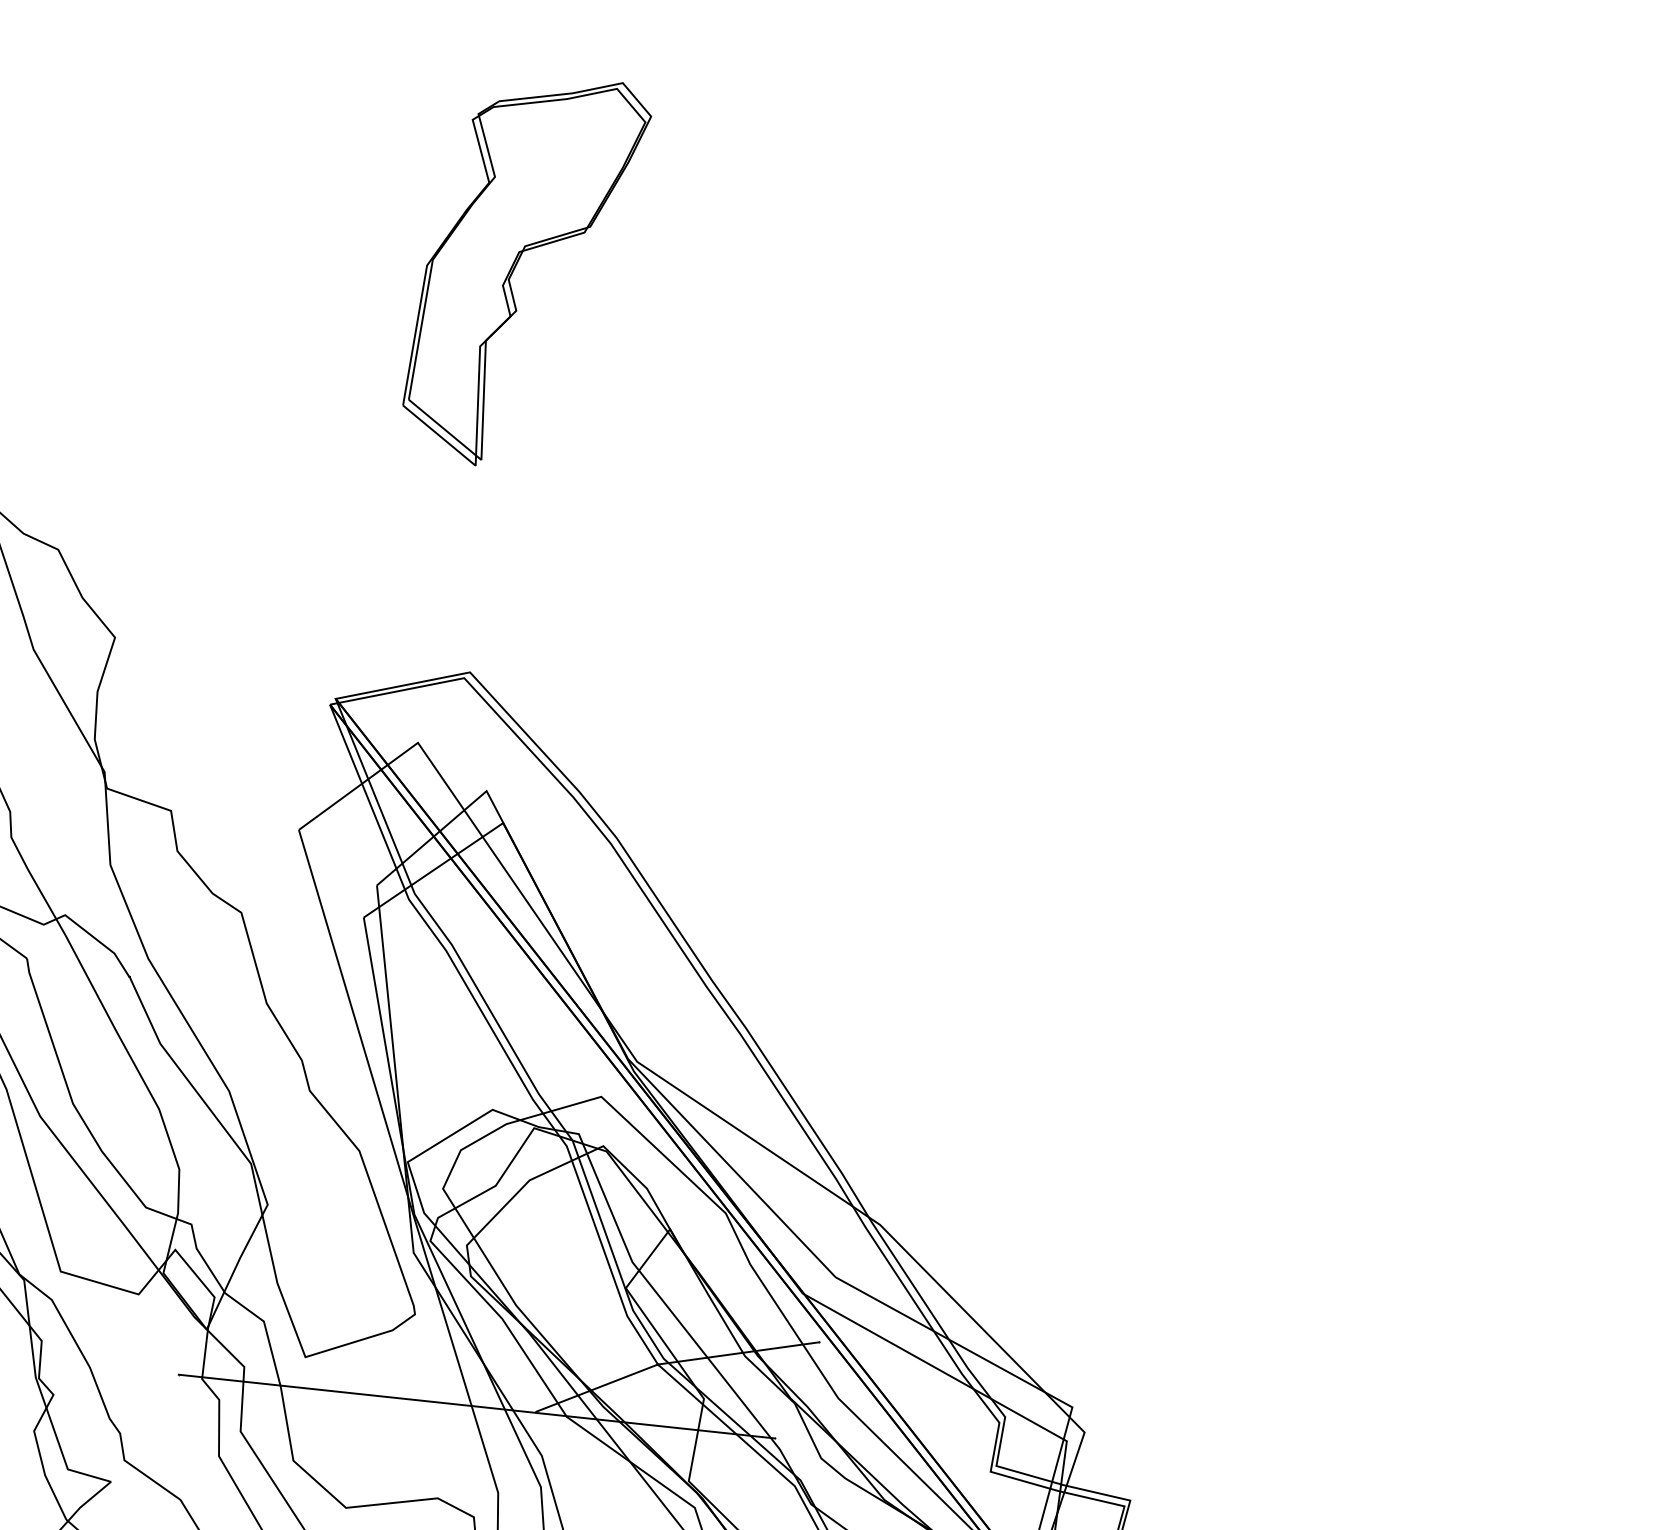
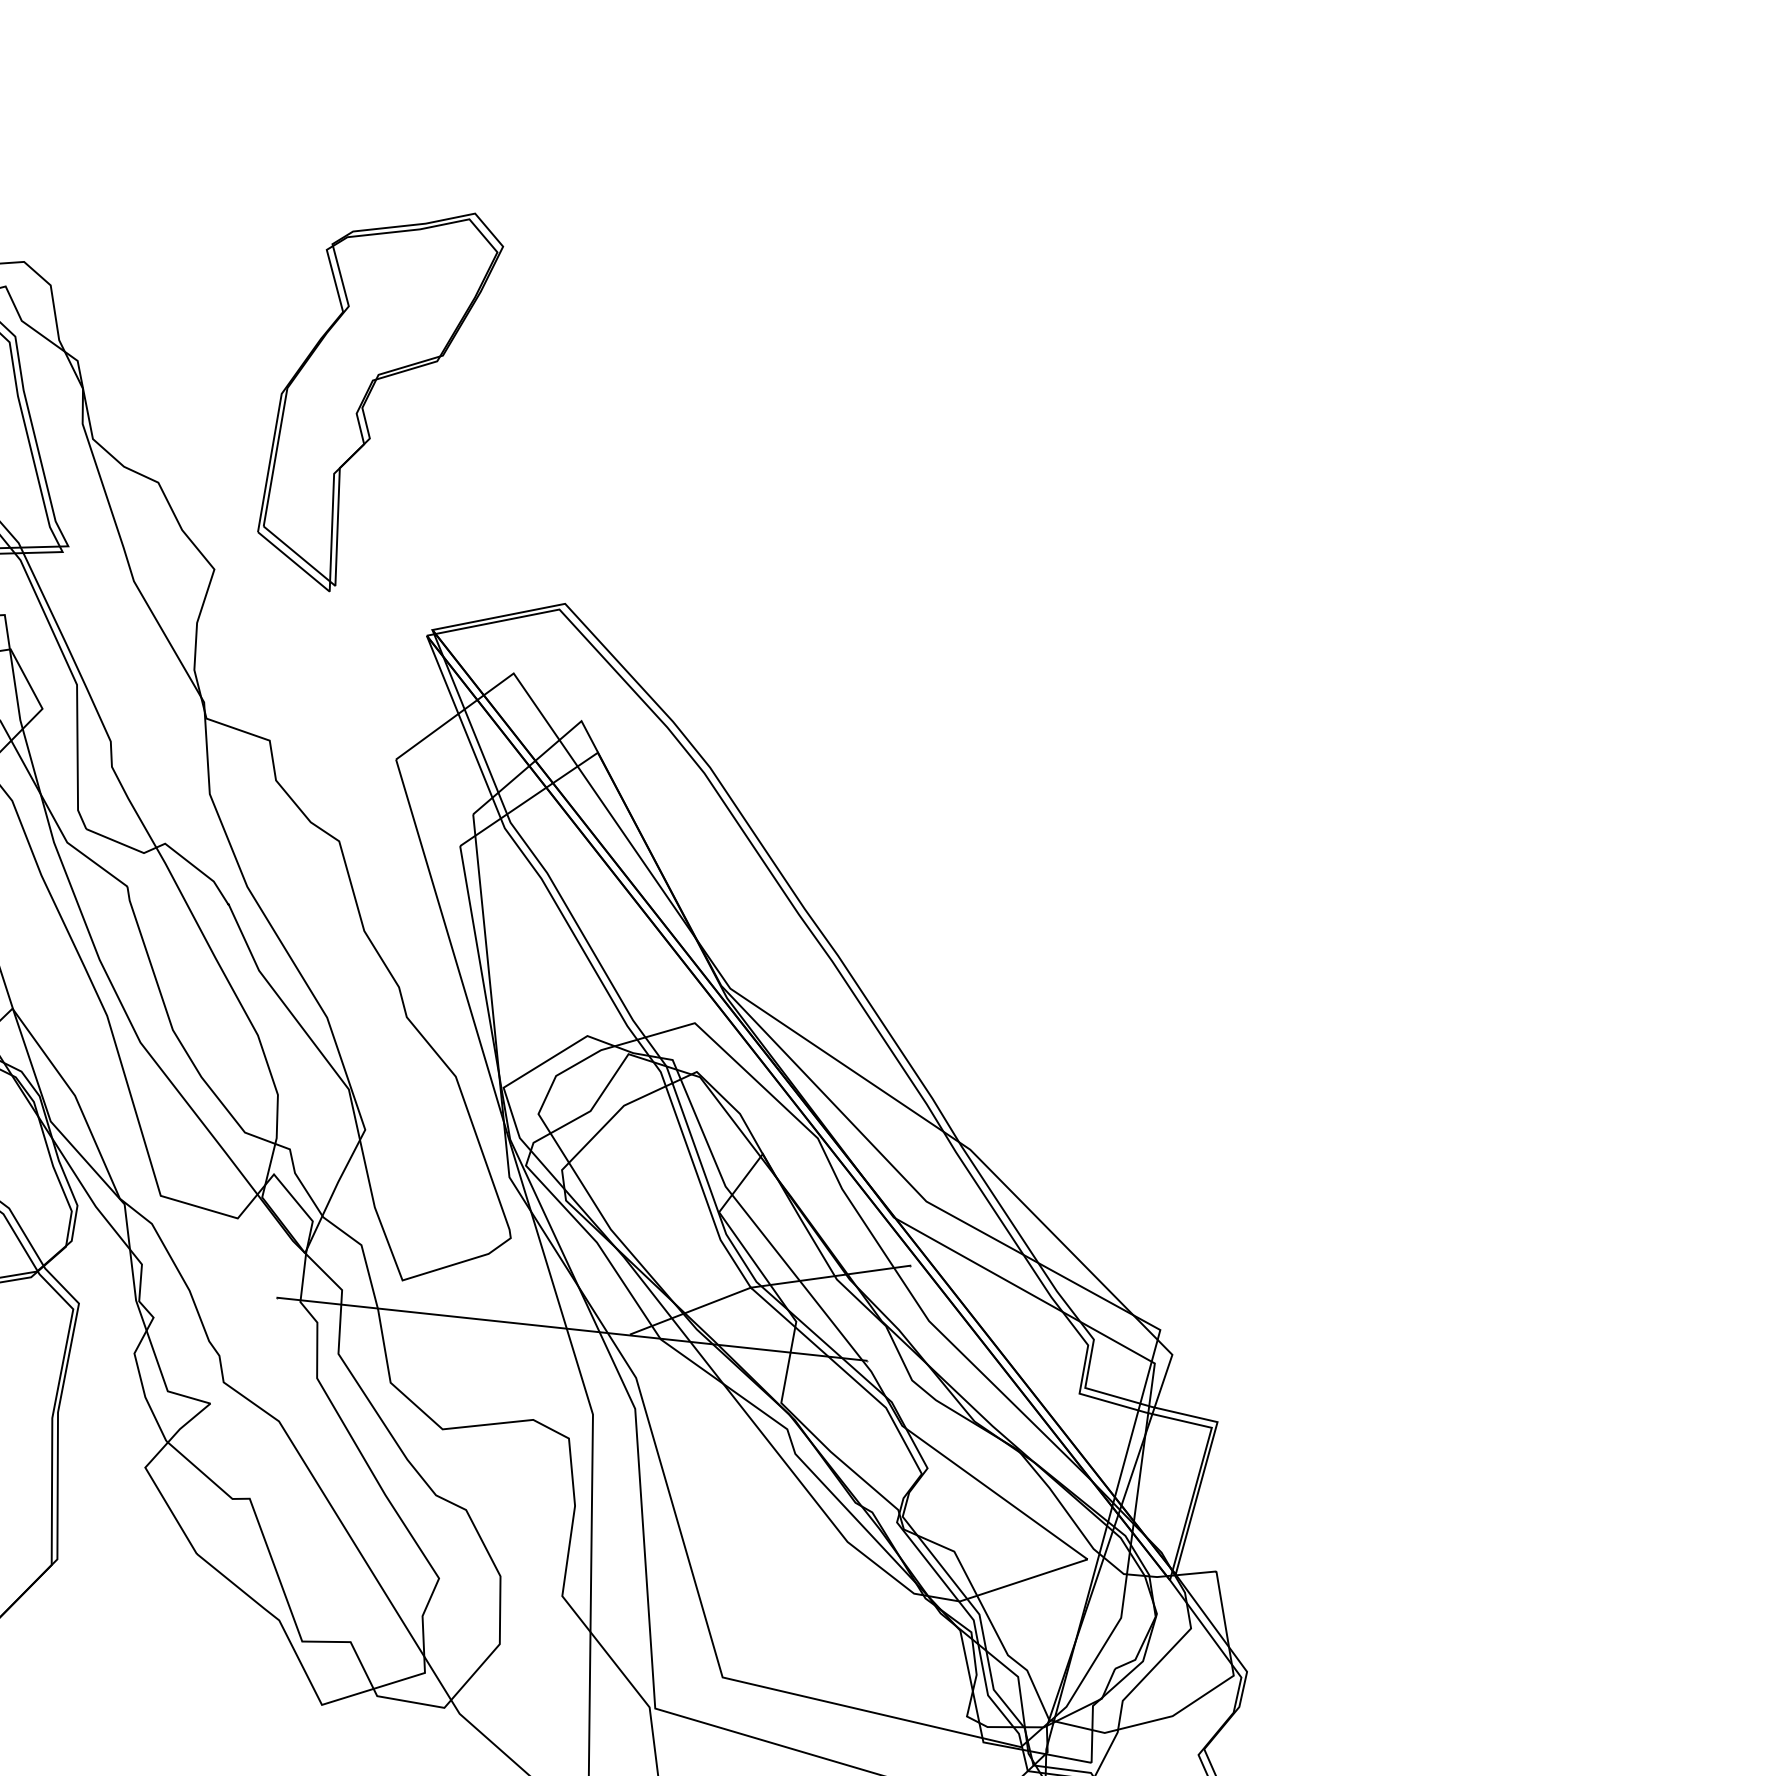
part: (514, 269) -> (368, 397), moved

